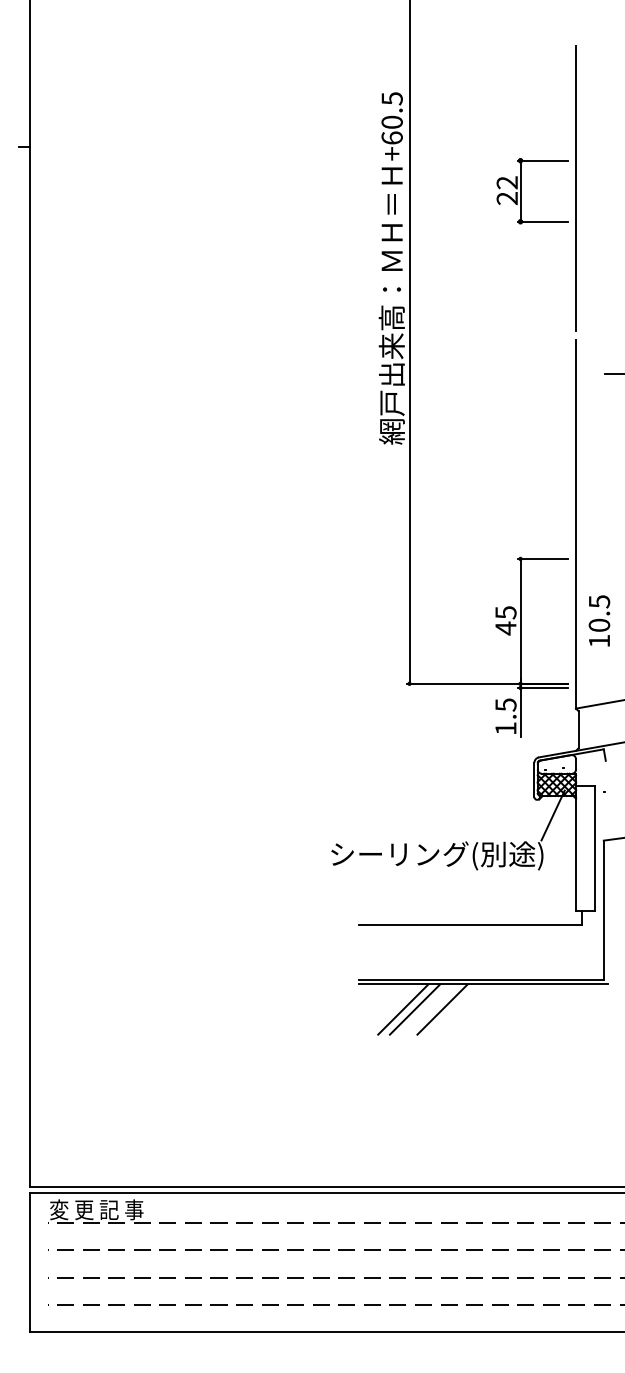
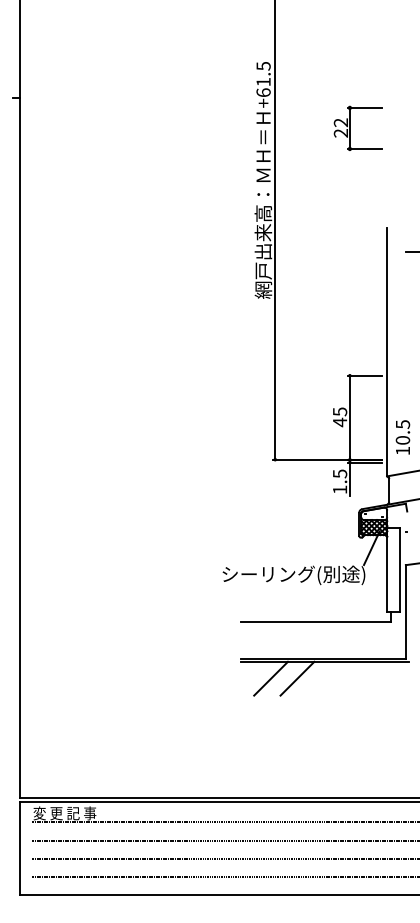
text: (392, 121) -> (263, 81), +60.5 -> +61.5
line: (576, 188) -> (387, 126), removed
text: (598, 621) -> (402, 437), moved
line: (414, 1009) -> (278, 678), removed

